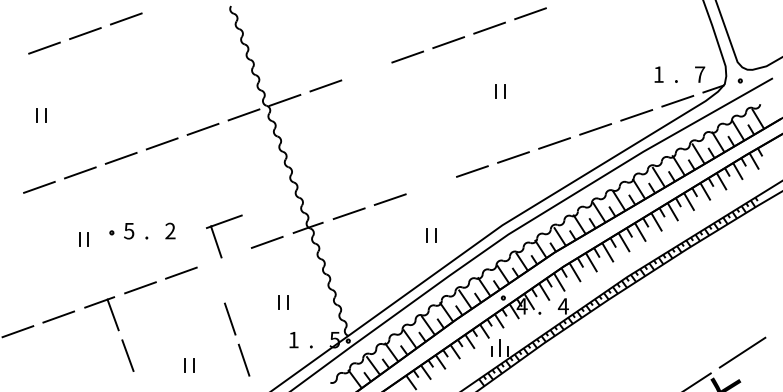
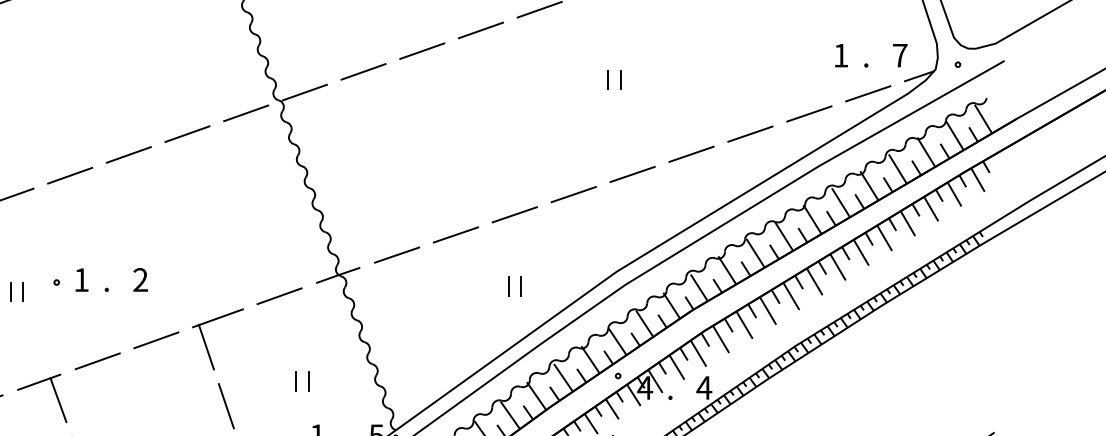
line: (366, 71) -> (421, 51), added
line: (430, 185) -> (513, 214), added
text: (129, 231) -> (81, 280), 5 -> 1
part: (216, 238) -> (206, 342), moved

